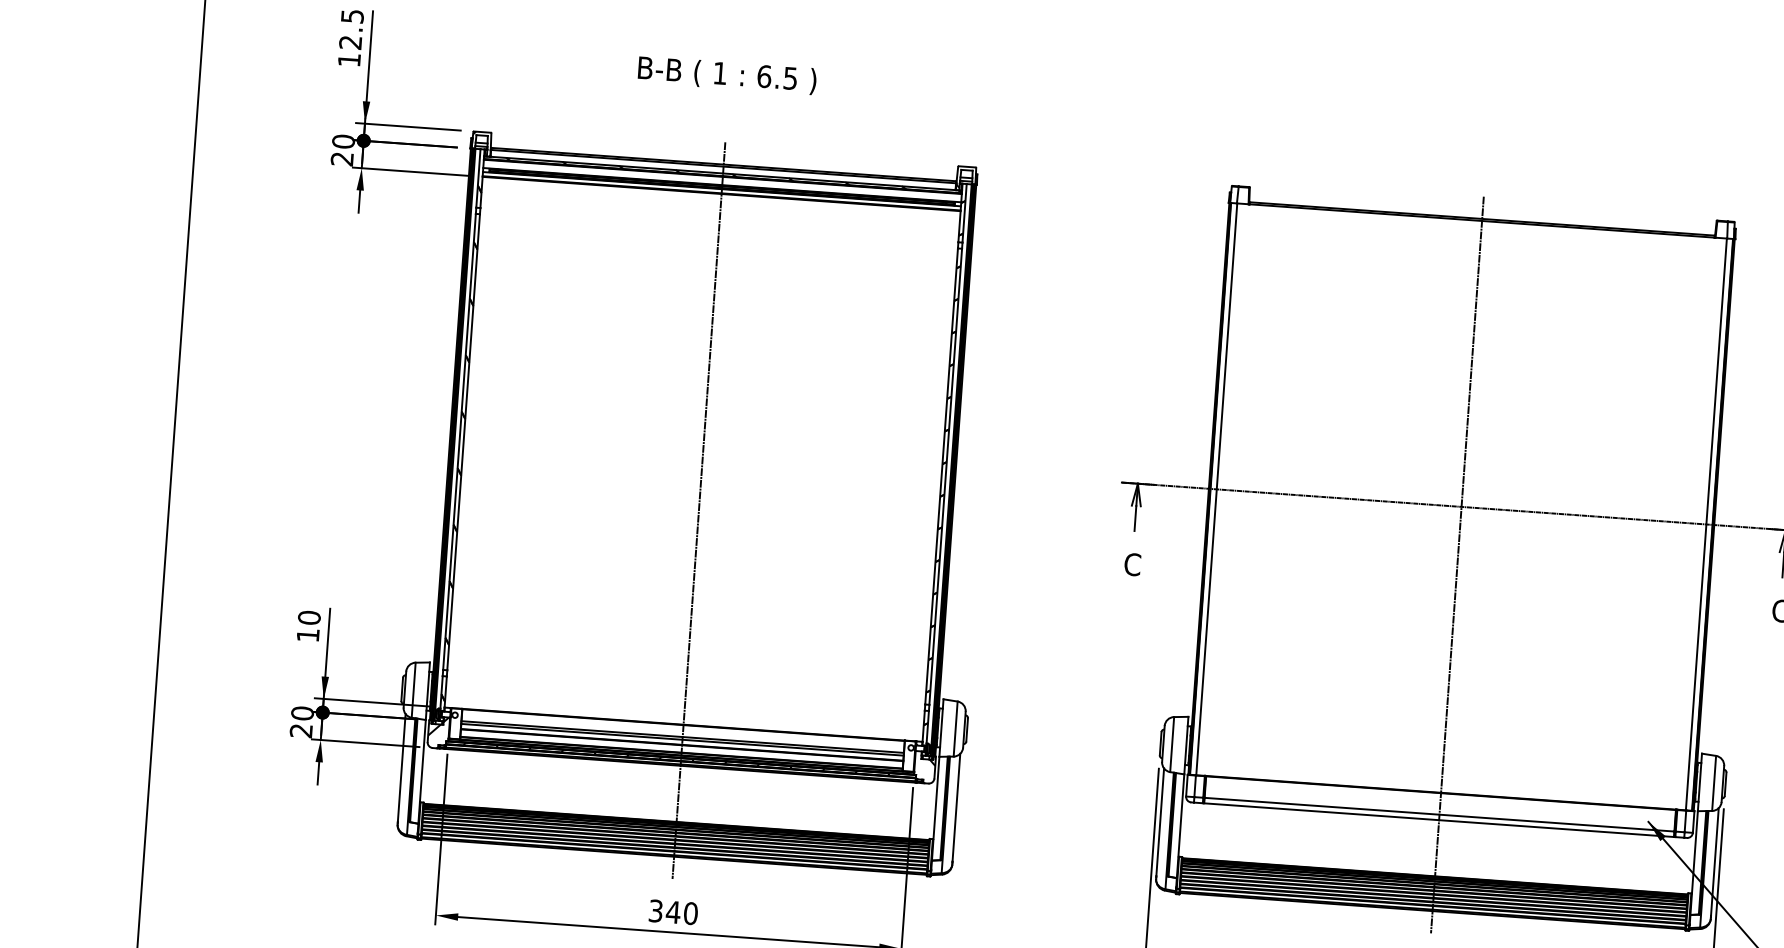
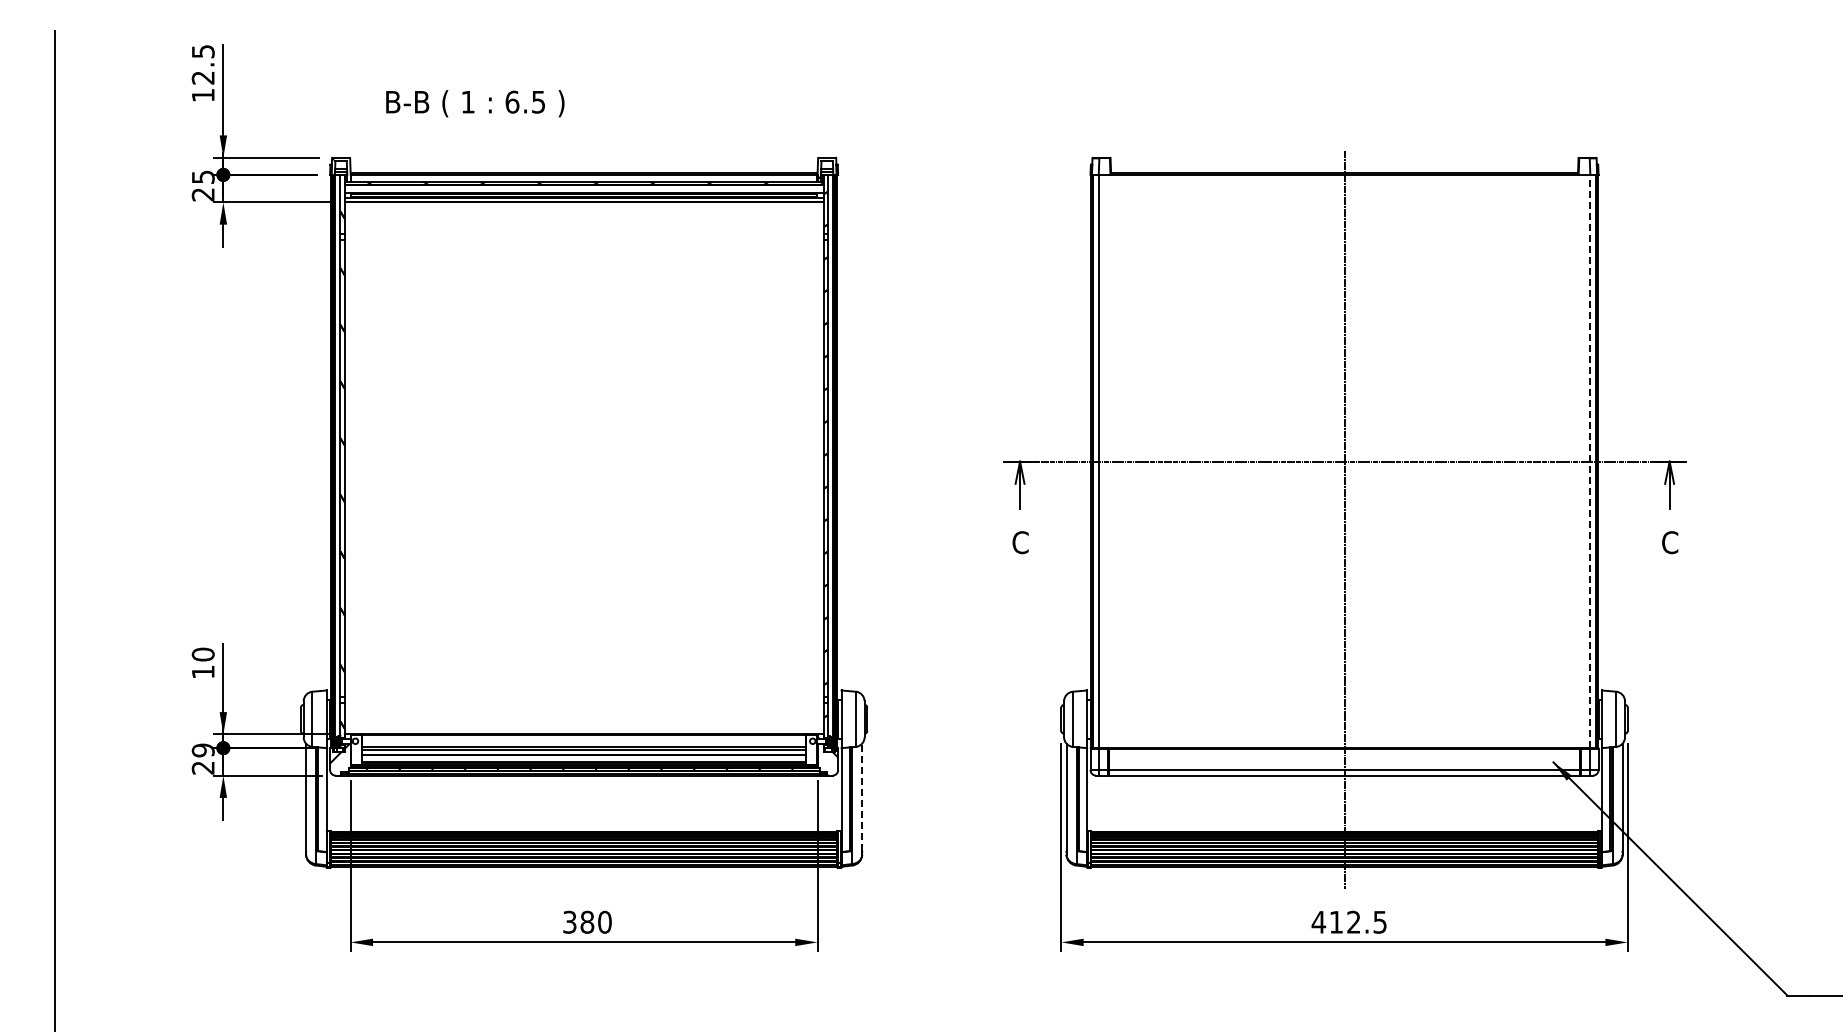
text: (727, 75) -> (475, 103), moved
text: (342, 141) -> (202, 177), 20 -> 25
line: (699, 510) -> (584, 519), removed
line: (1705, 524) -> (1589, 461), solid -> dashed
text: (302, 713) -> (203, 750), 20 -> 29
line: (956, 807) -> (862, 797), solid -> dashed
text: (673, 911) -> (587, 921), 340 -> 380

